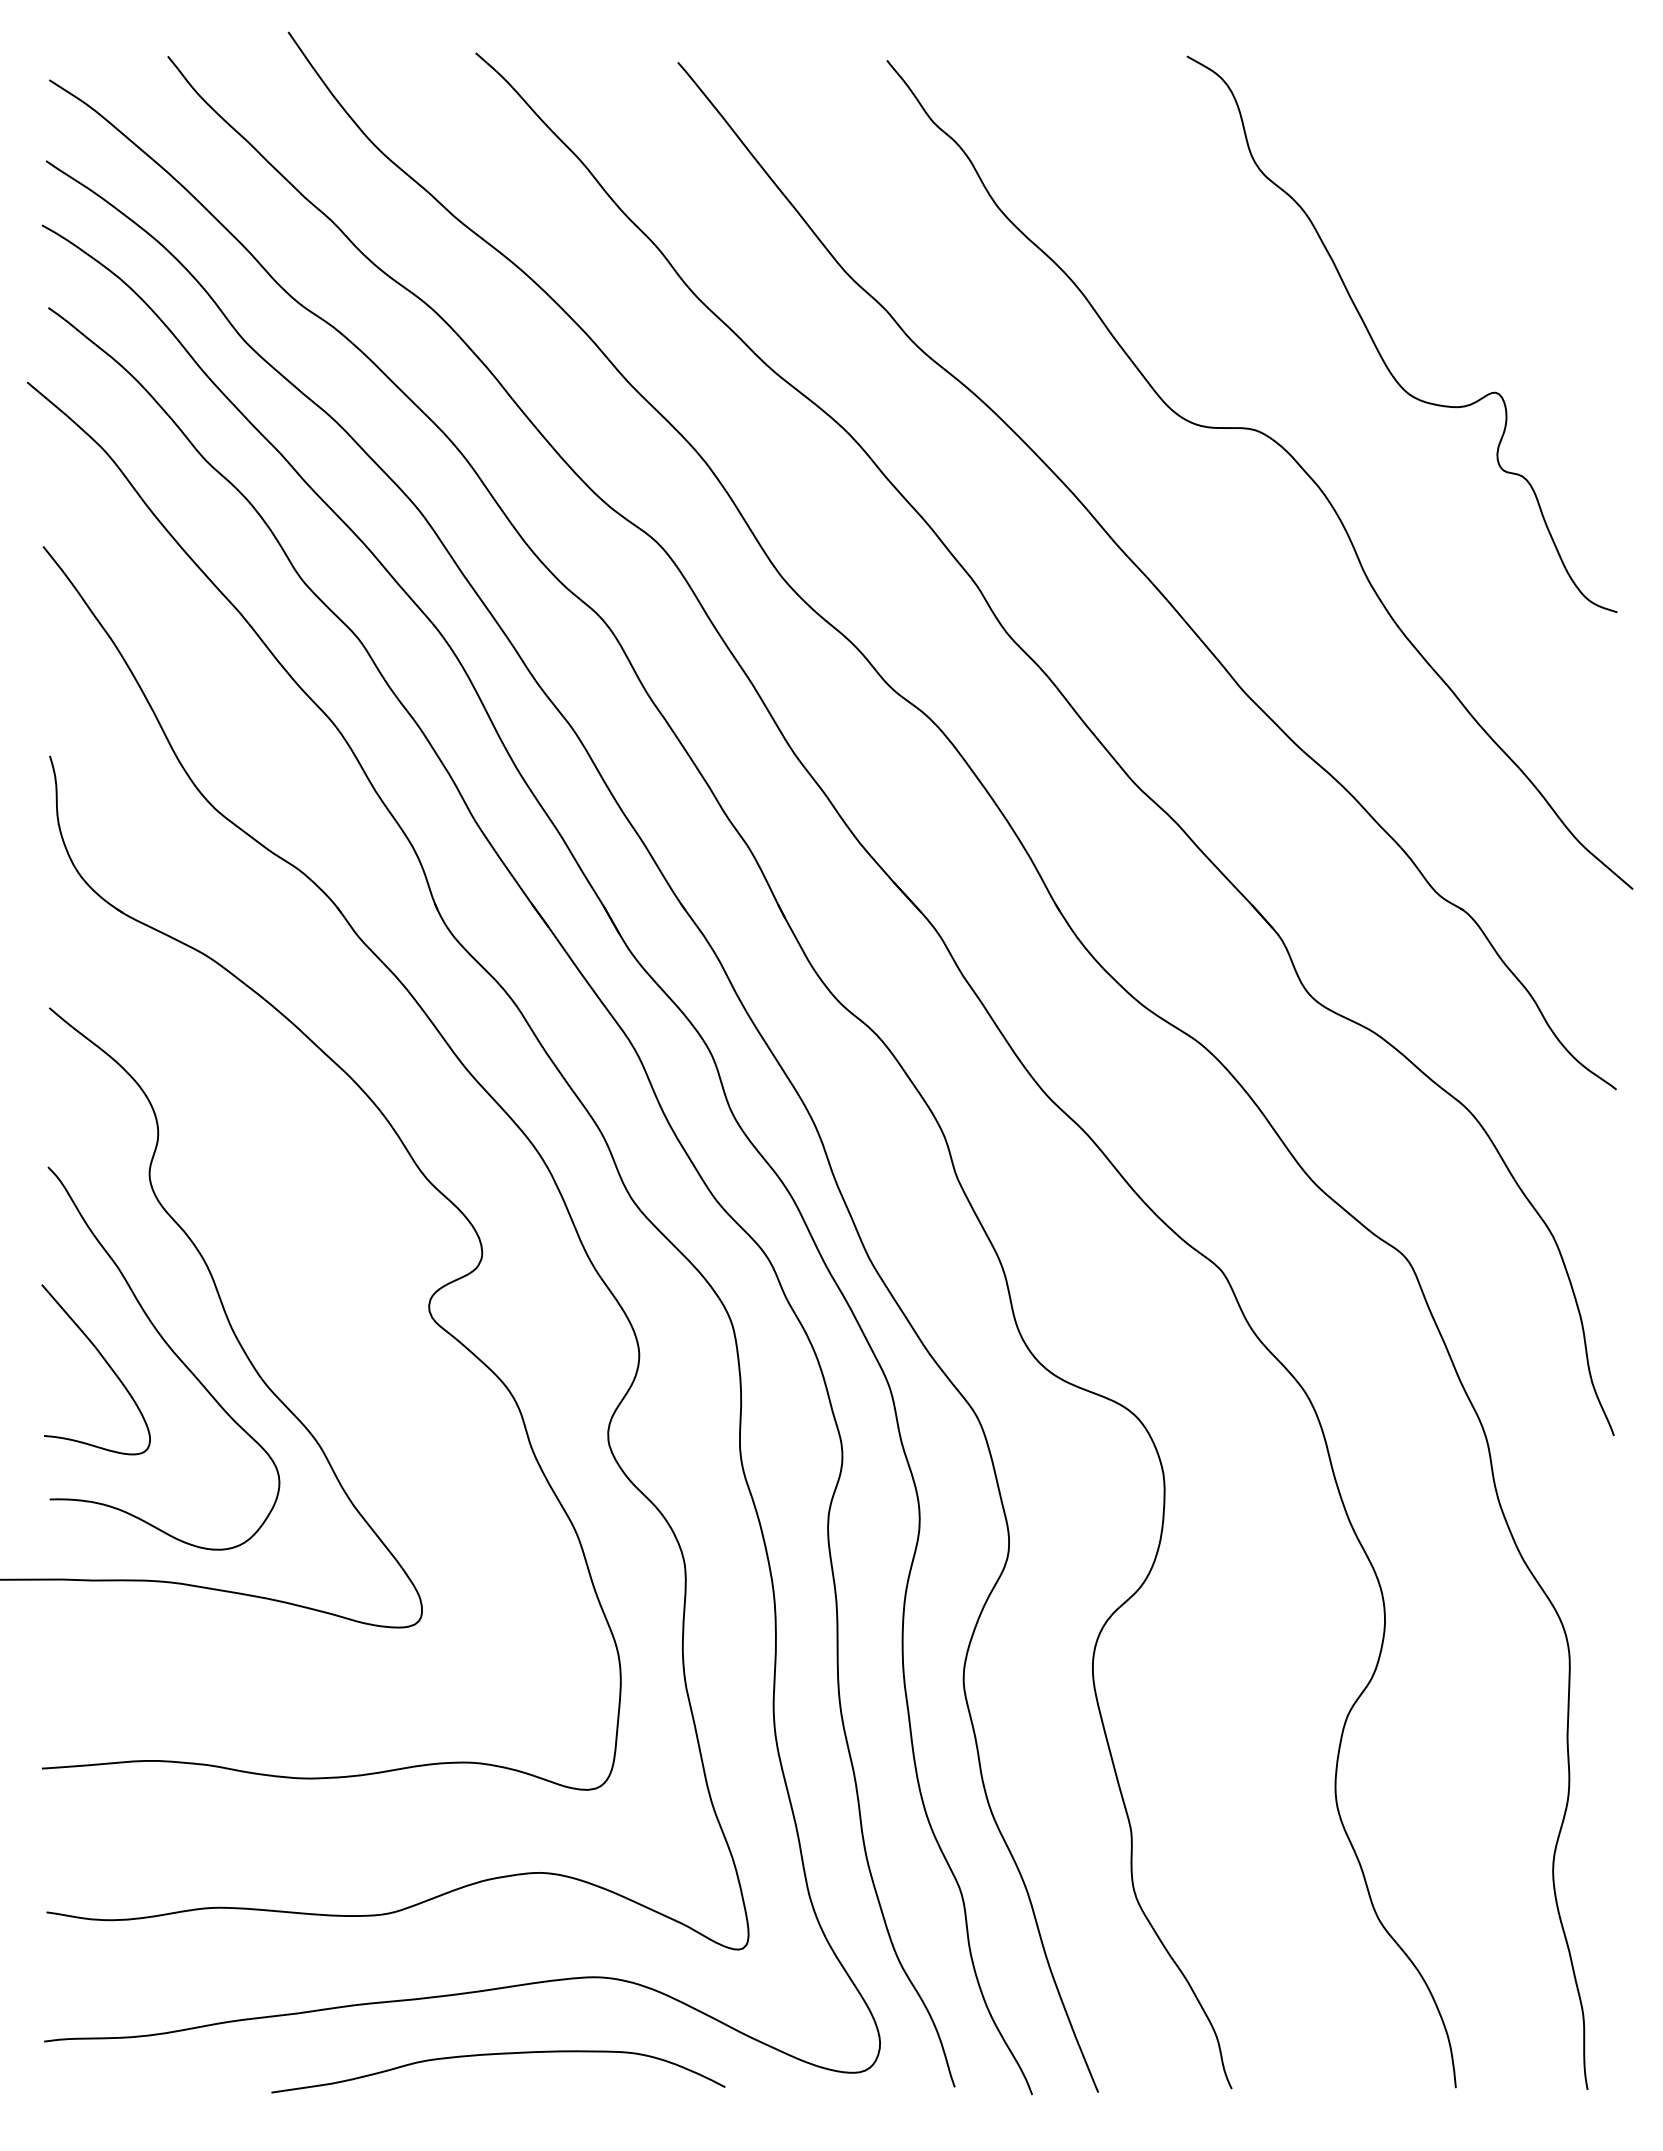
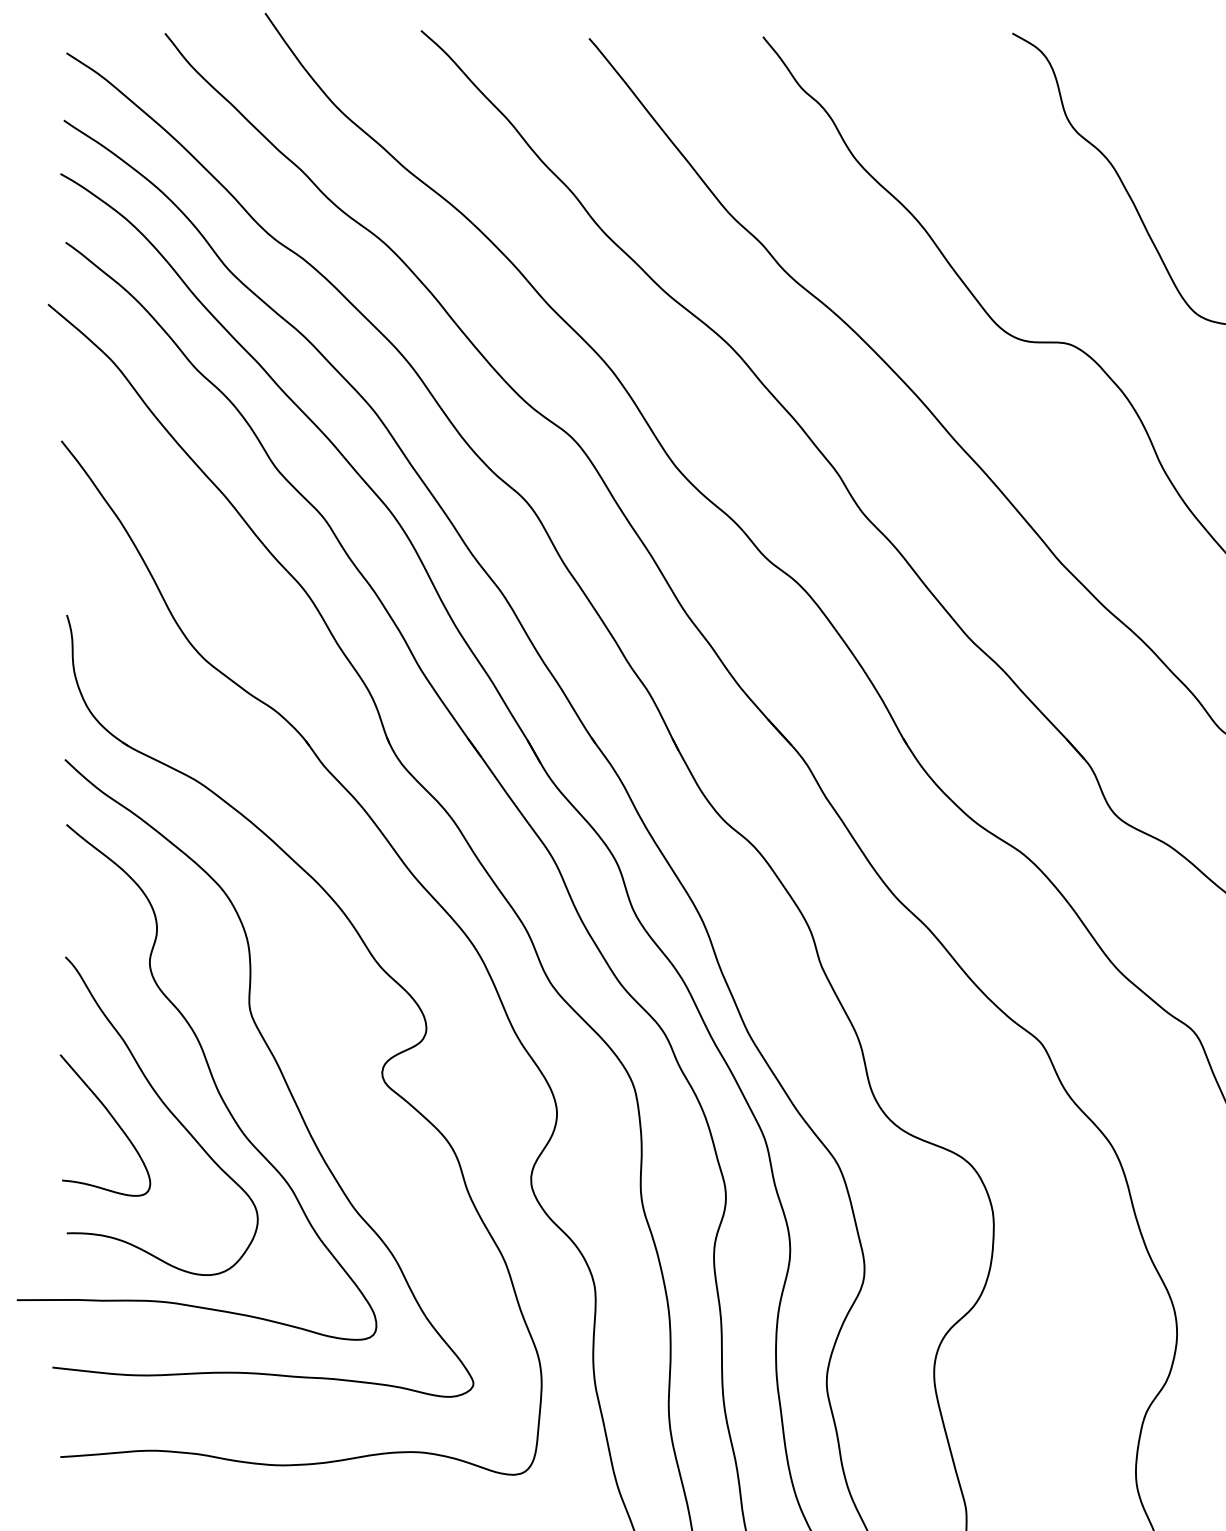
curve: (305, 1303) -> (279, 1070), added

